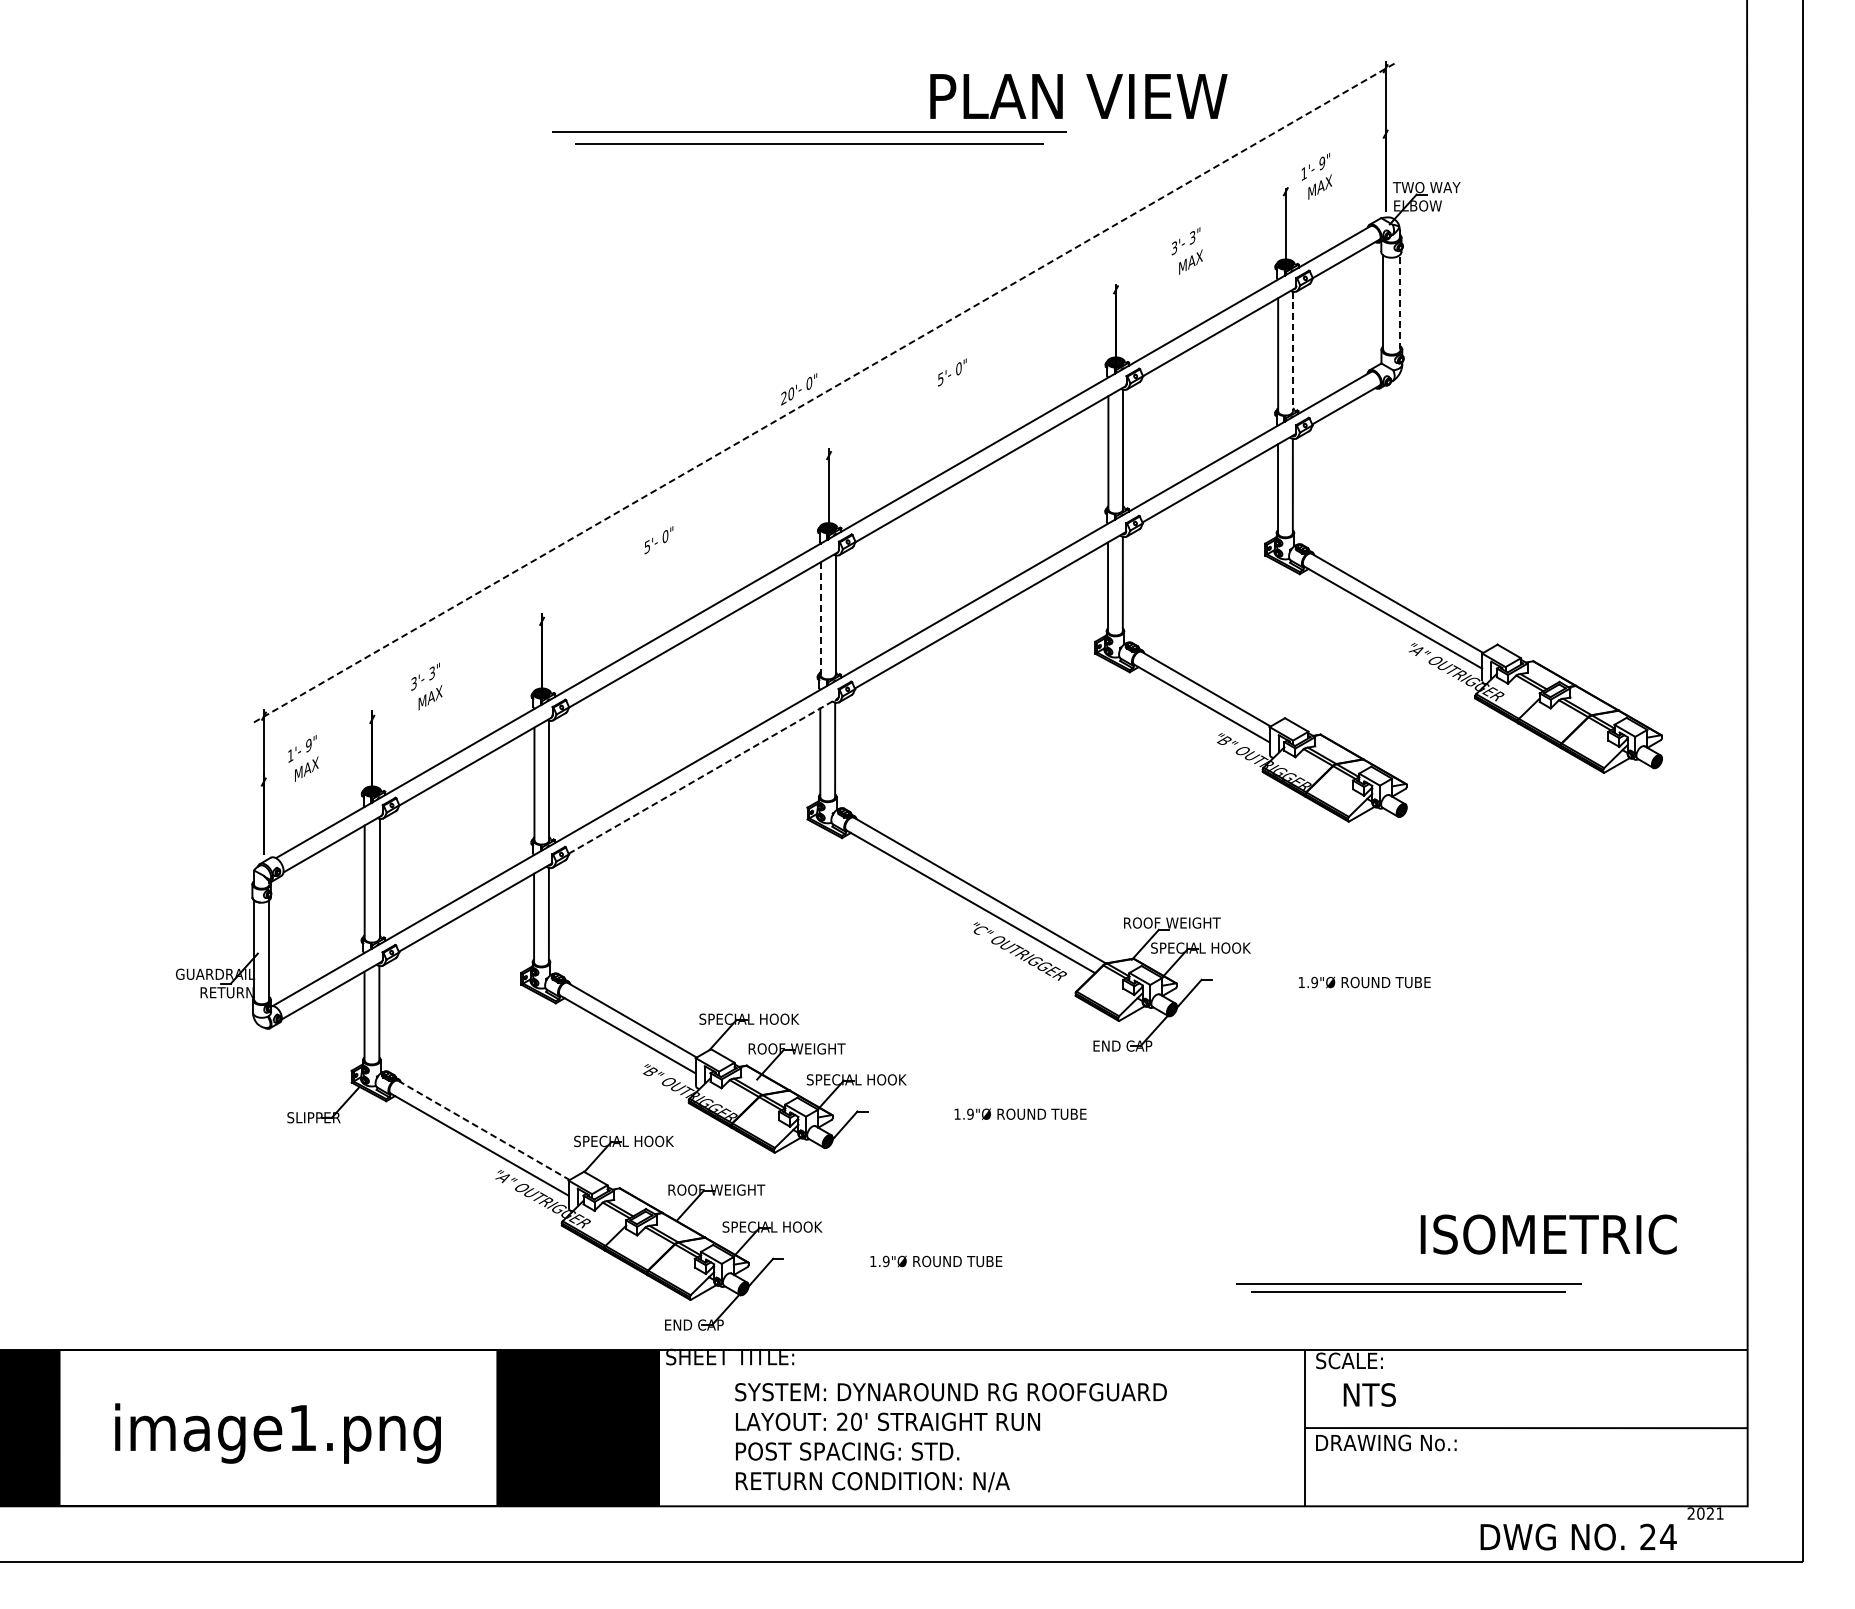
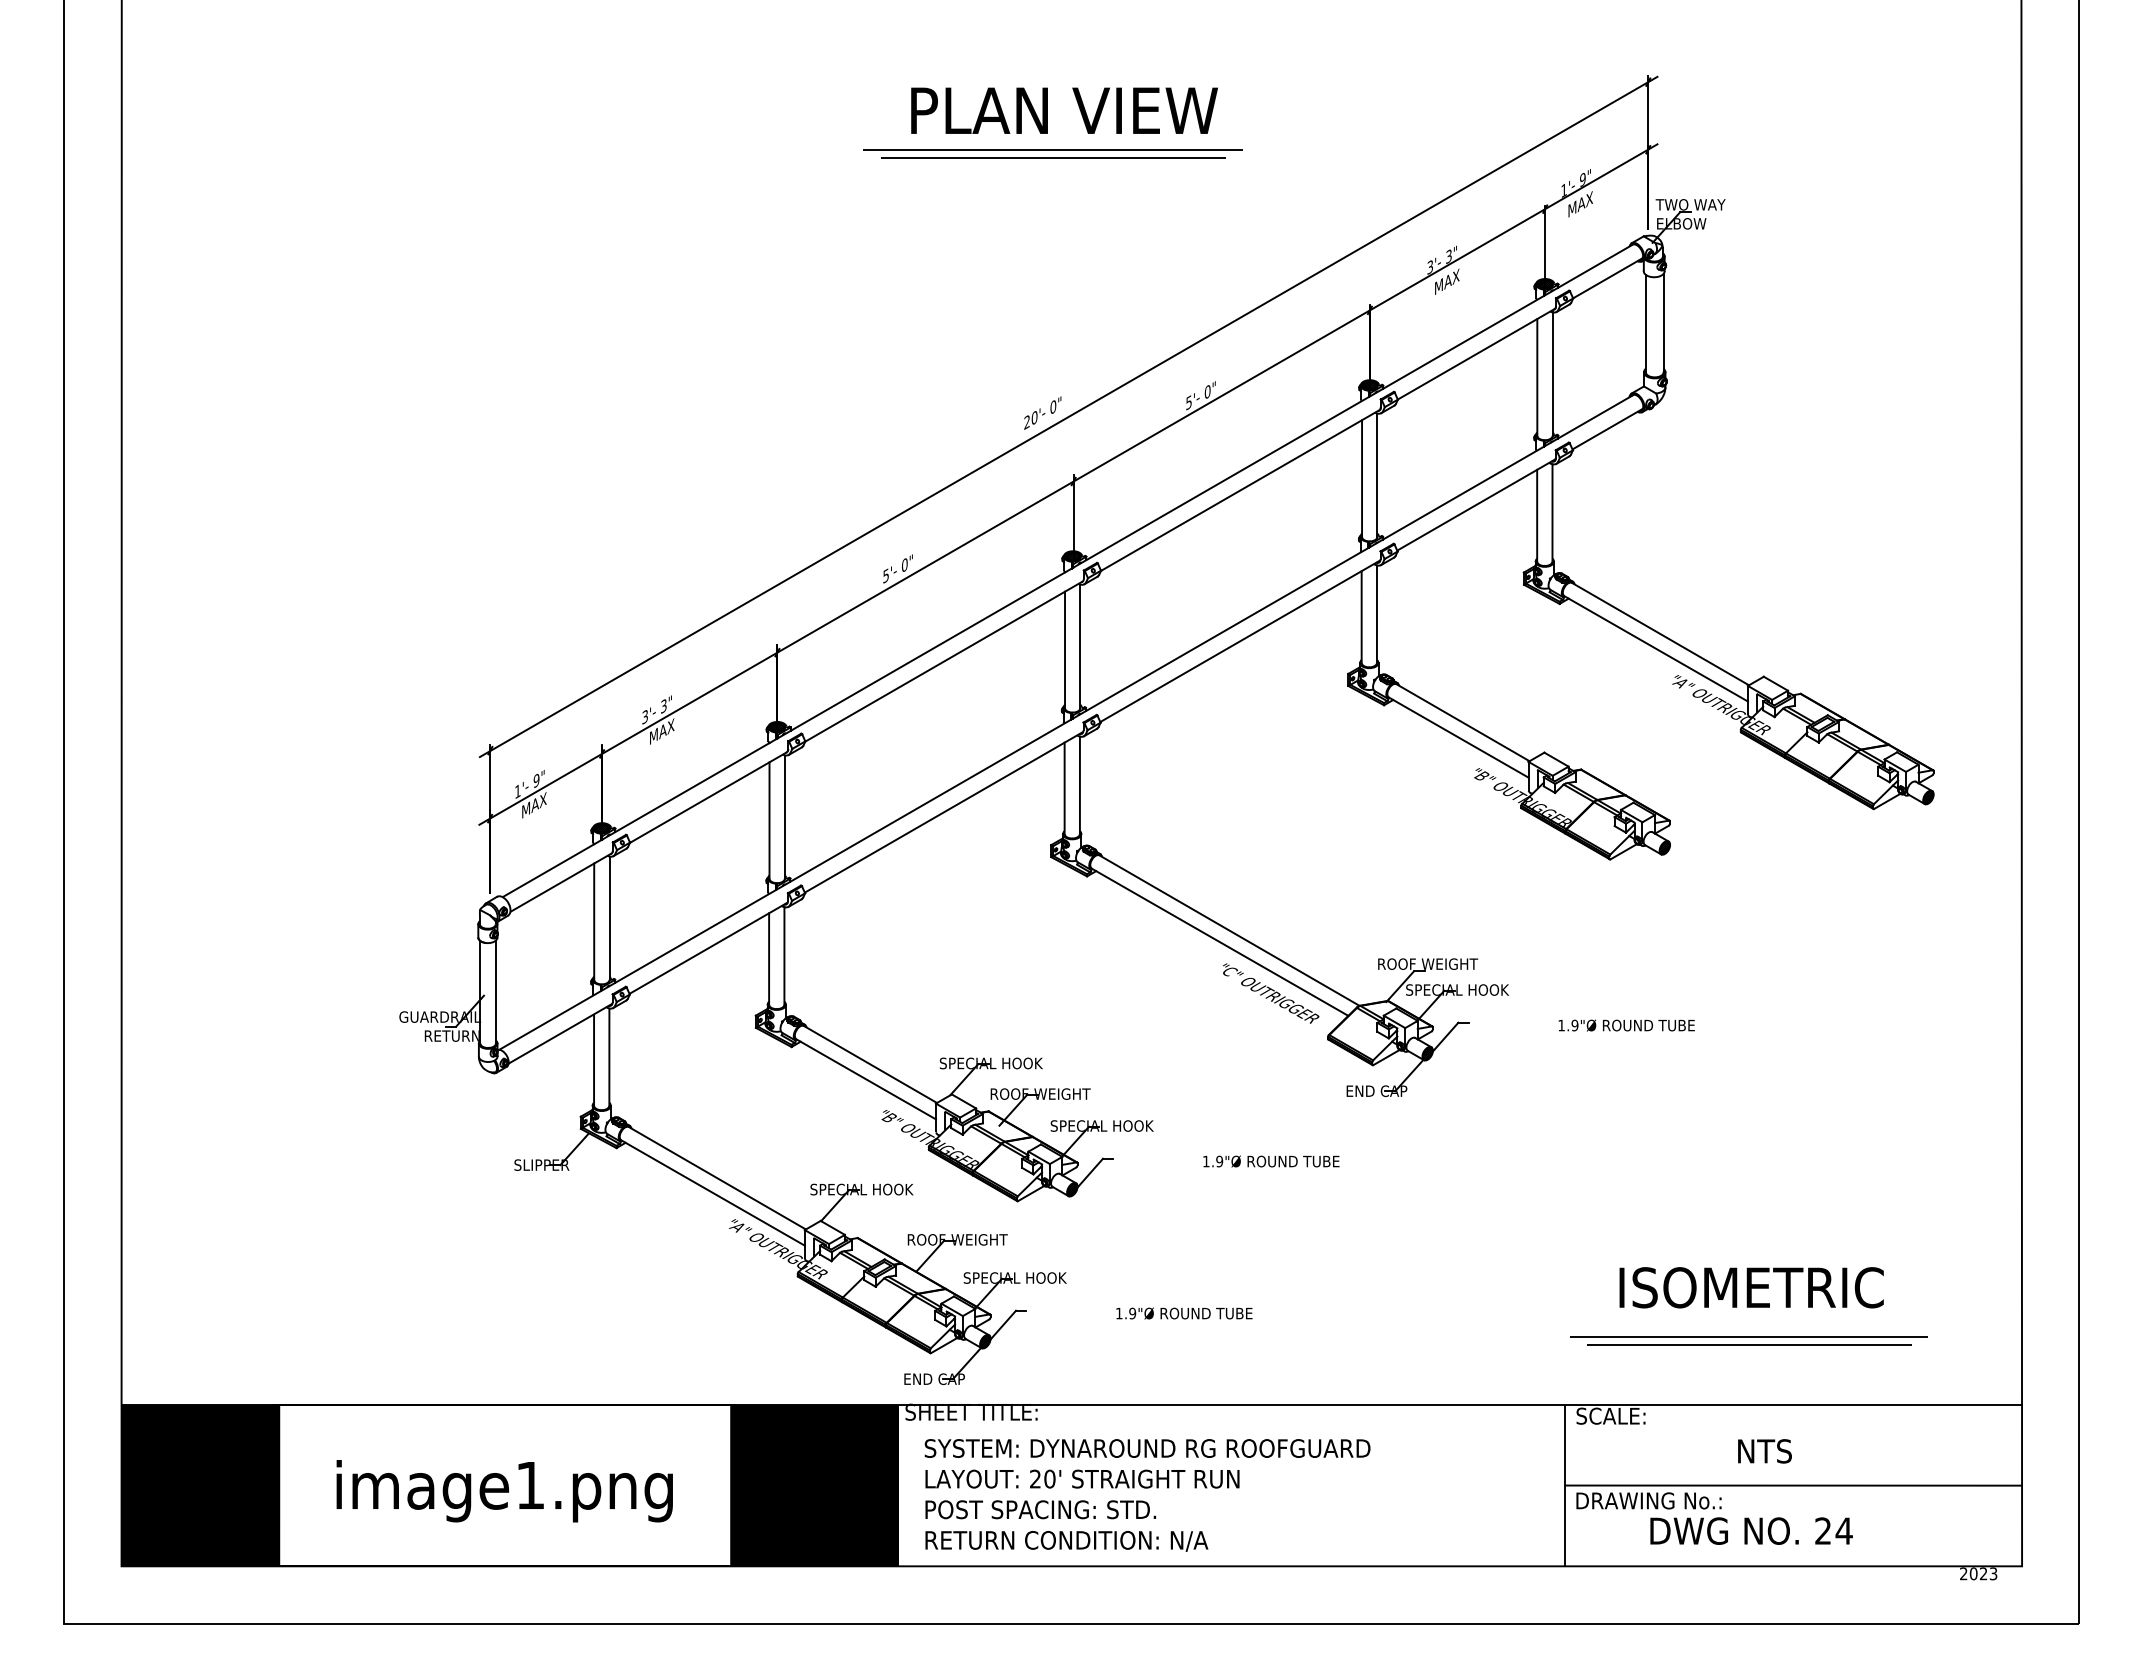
text: (1078, 96) -> (1064, 110), moved
part: (808, 137) -> (1052, 153), size x0.71
line: (1400, 301) -> (1663, 322), dashed -> solid
line: (1292, 351) -> (1552, 374), dashed -> solid
line: (824, 392) -> (1068, 416), dashed -> solid
line: (824, 458) -> (1068, 484), added
line: (821, 619) -> (1065, 650), dashed -> solid
line: (703, 776) -> (944, 812), dashed -> solid
line: (484, 1130) -> (717, 1178), dashed -> solid
text: (1548, 1234) -> (1751, 1287), moved
part: (1408, 1287) -> (1748, 1340), moved
text: (1369, 1395) -> (1764, 1451), moved
text: (950, 1437) -> (1147, 1495), moved
text: (1720, 1513) -> (1993, 1573), 2021 -> 2023
text: (1578, 1536) -> (1751, 1530), moved

